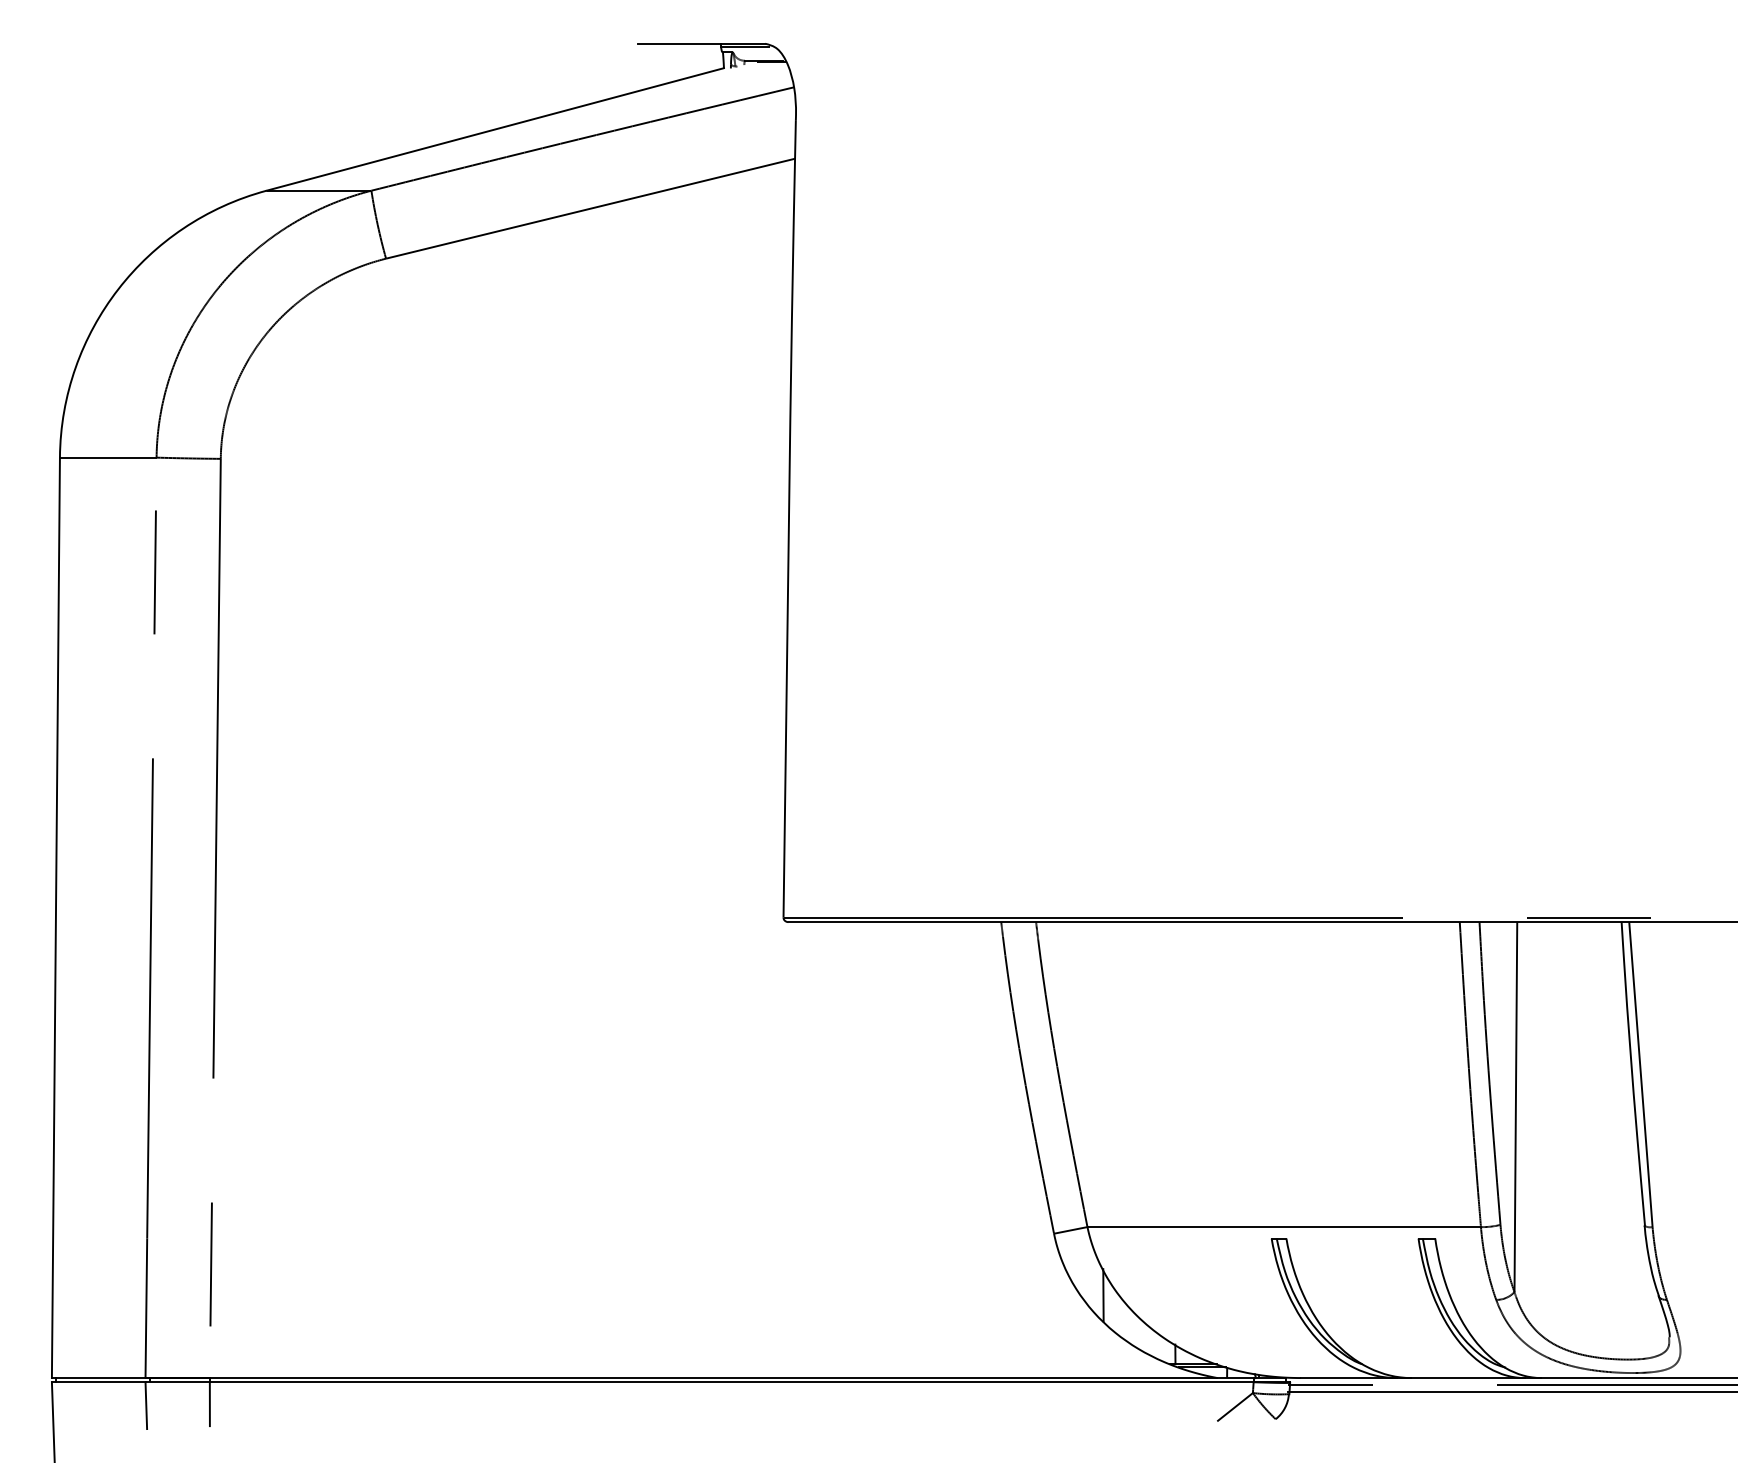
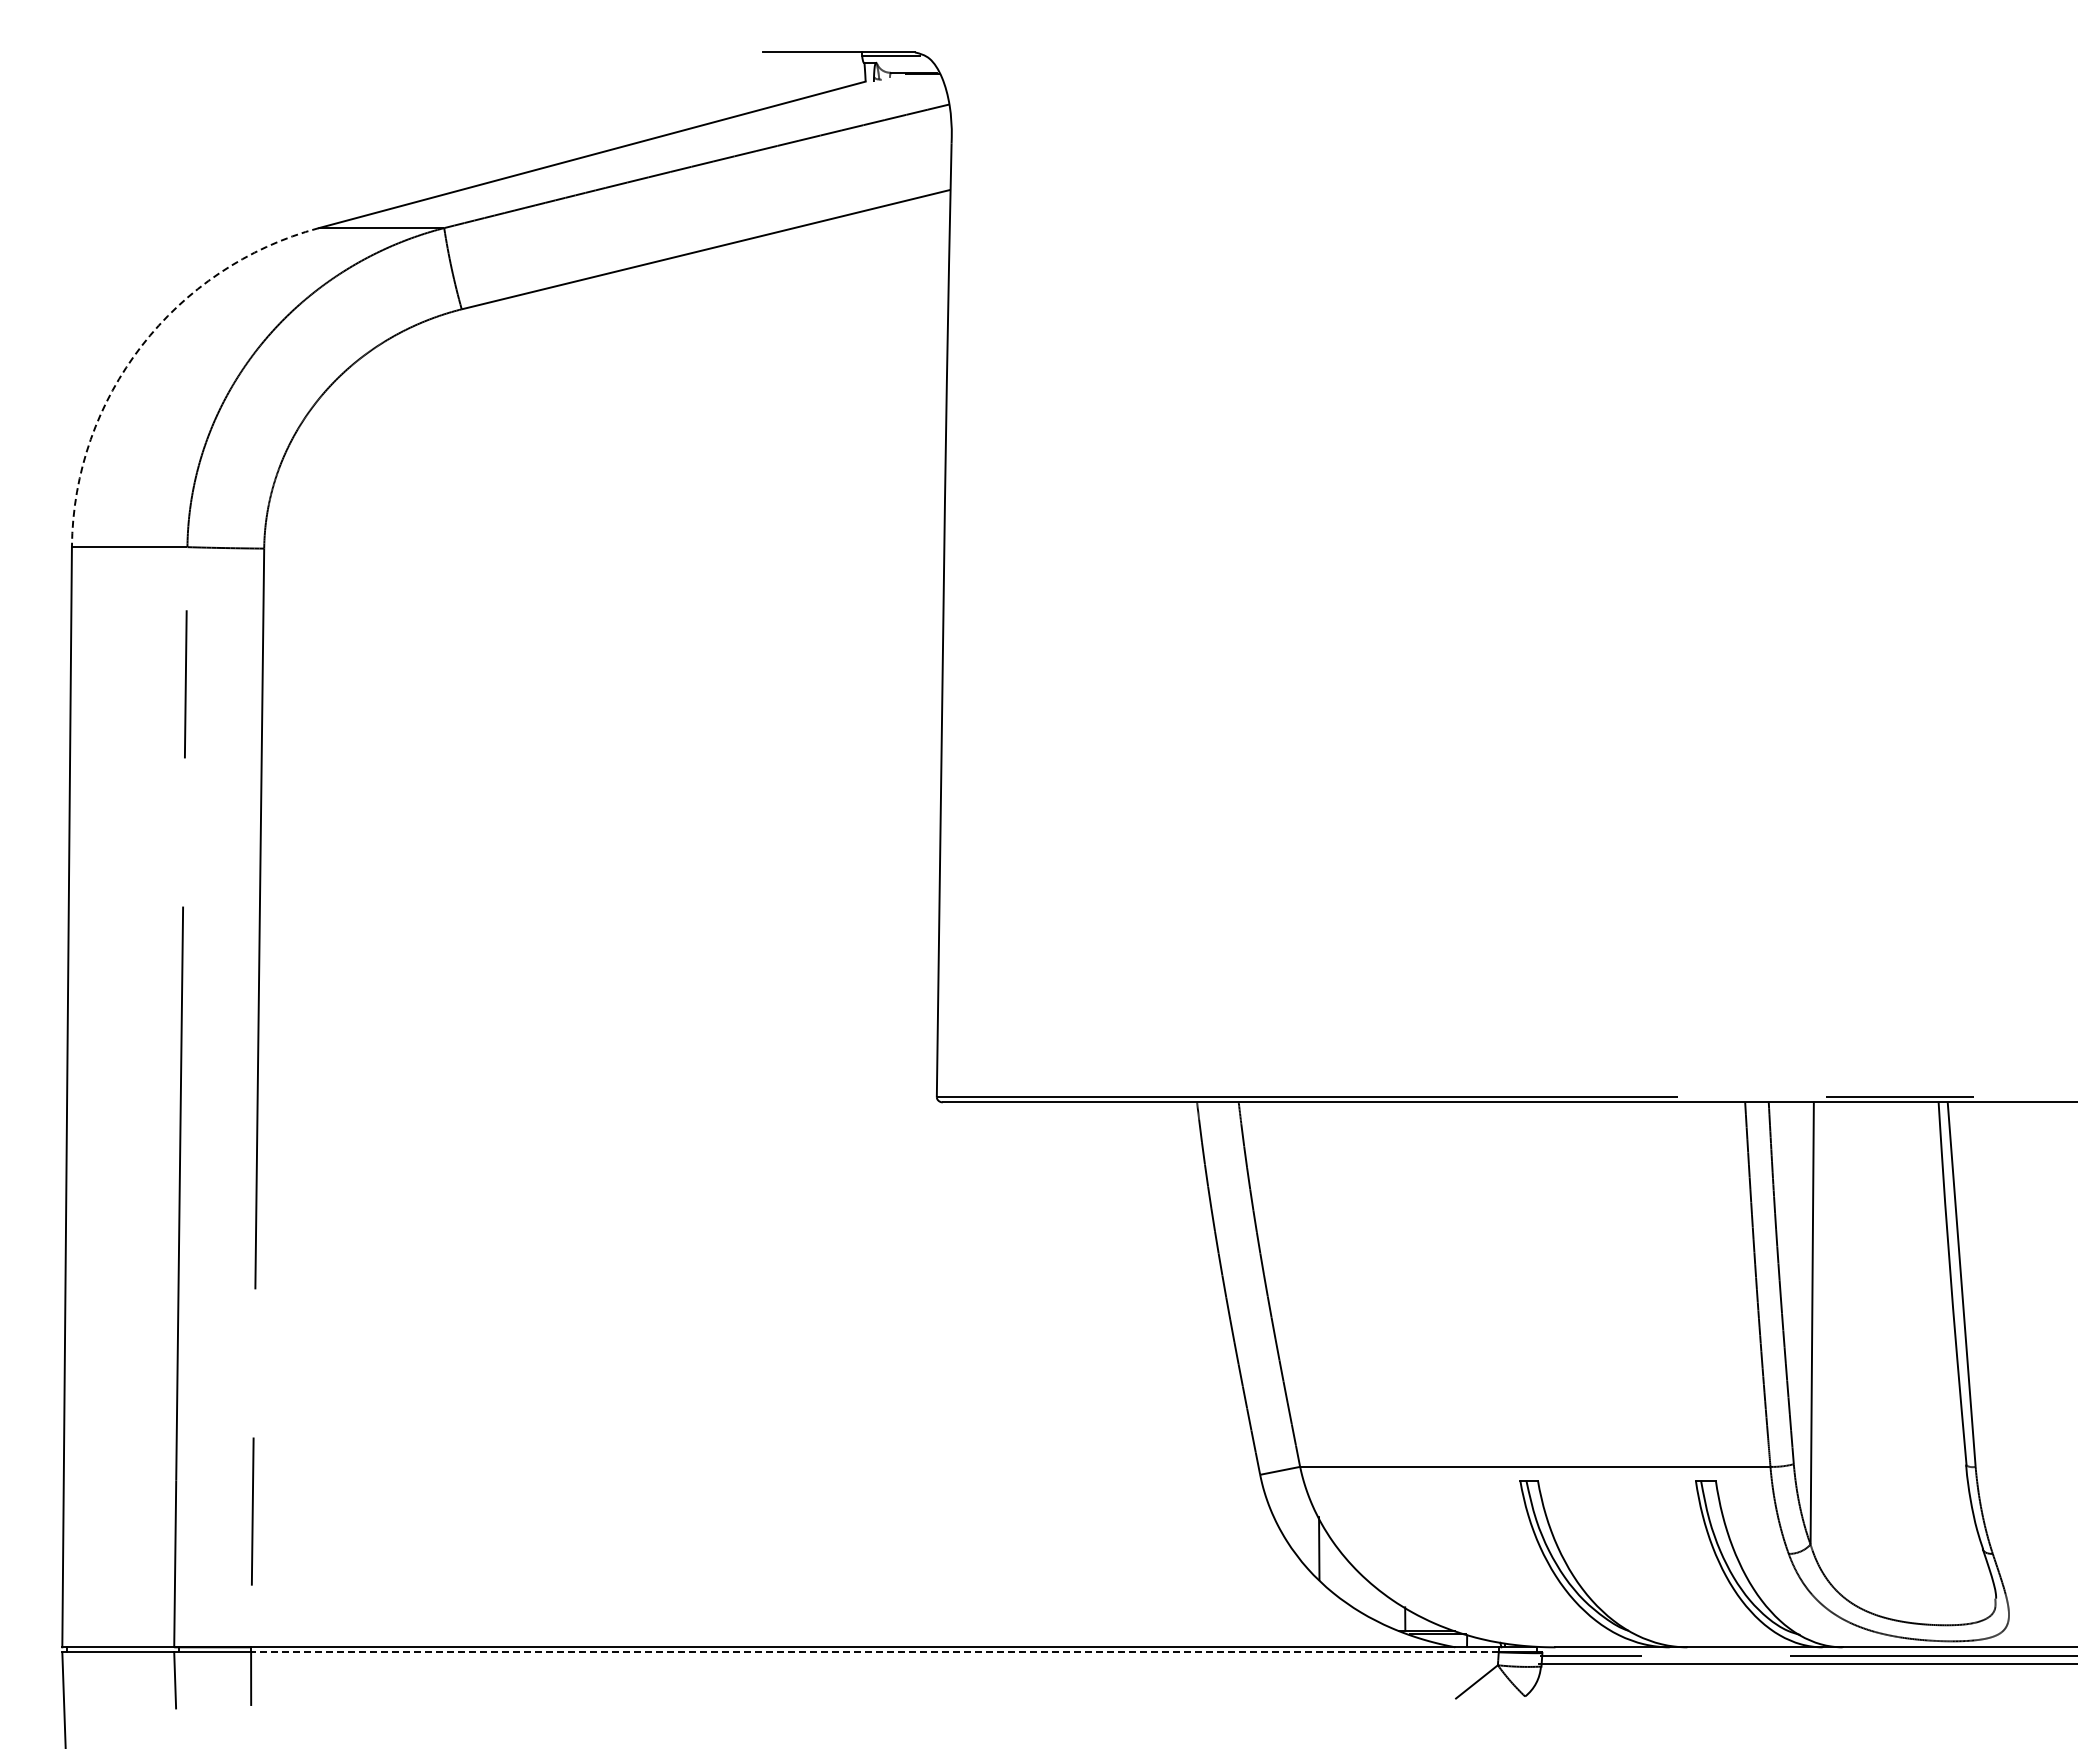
arc: (118, 289) -> (141, 346), solid -> dashed
line: (731, 1382) -> (874, 1652), solid -> dashed

